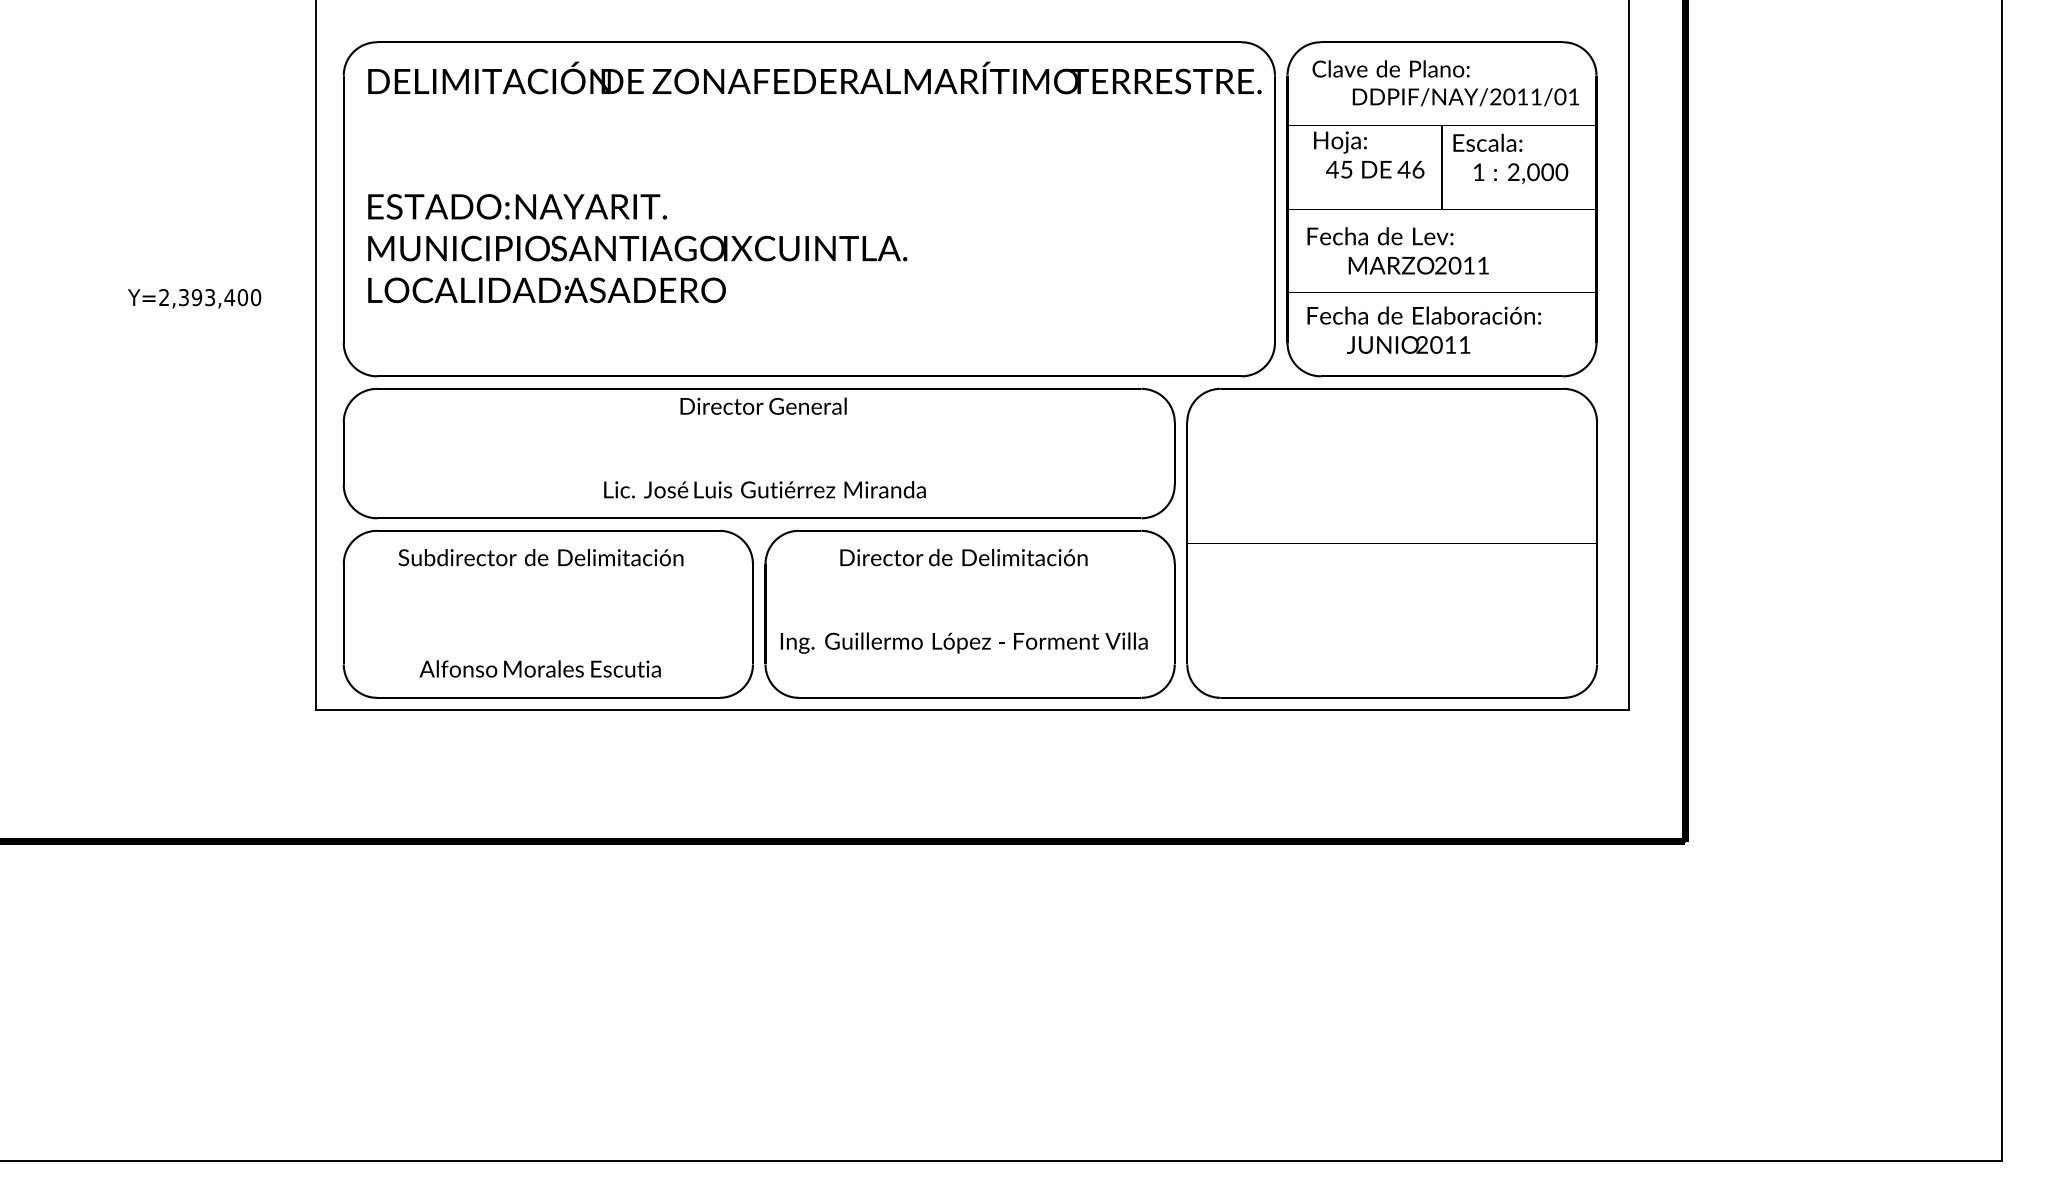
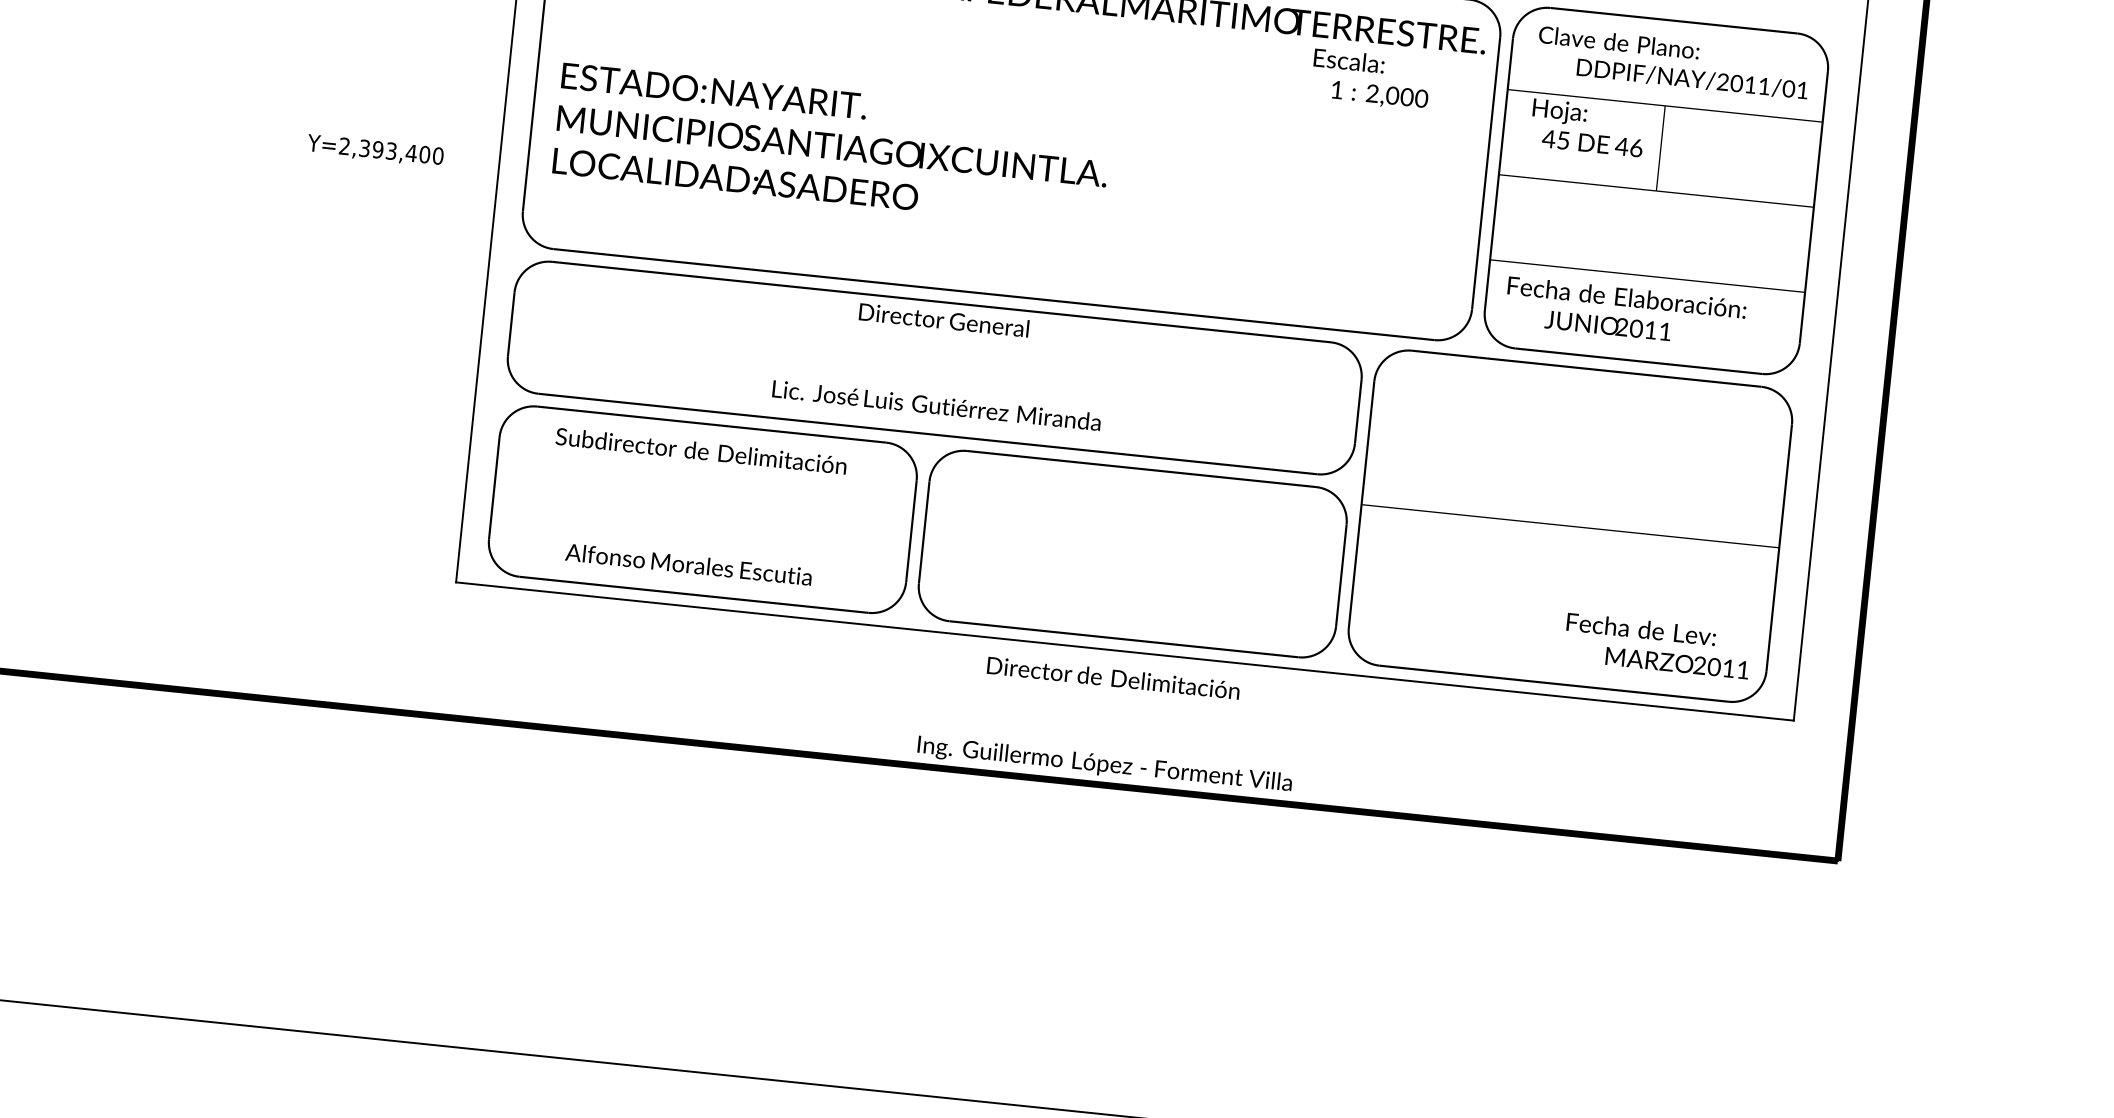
text: (1510, 158) -> (1370, 79), moved
text: (1397, 250) -> (1657, 645), moved
text: (963, 601) -> (1108, 722), moved

